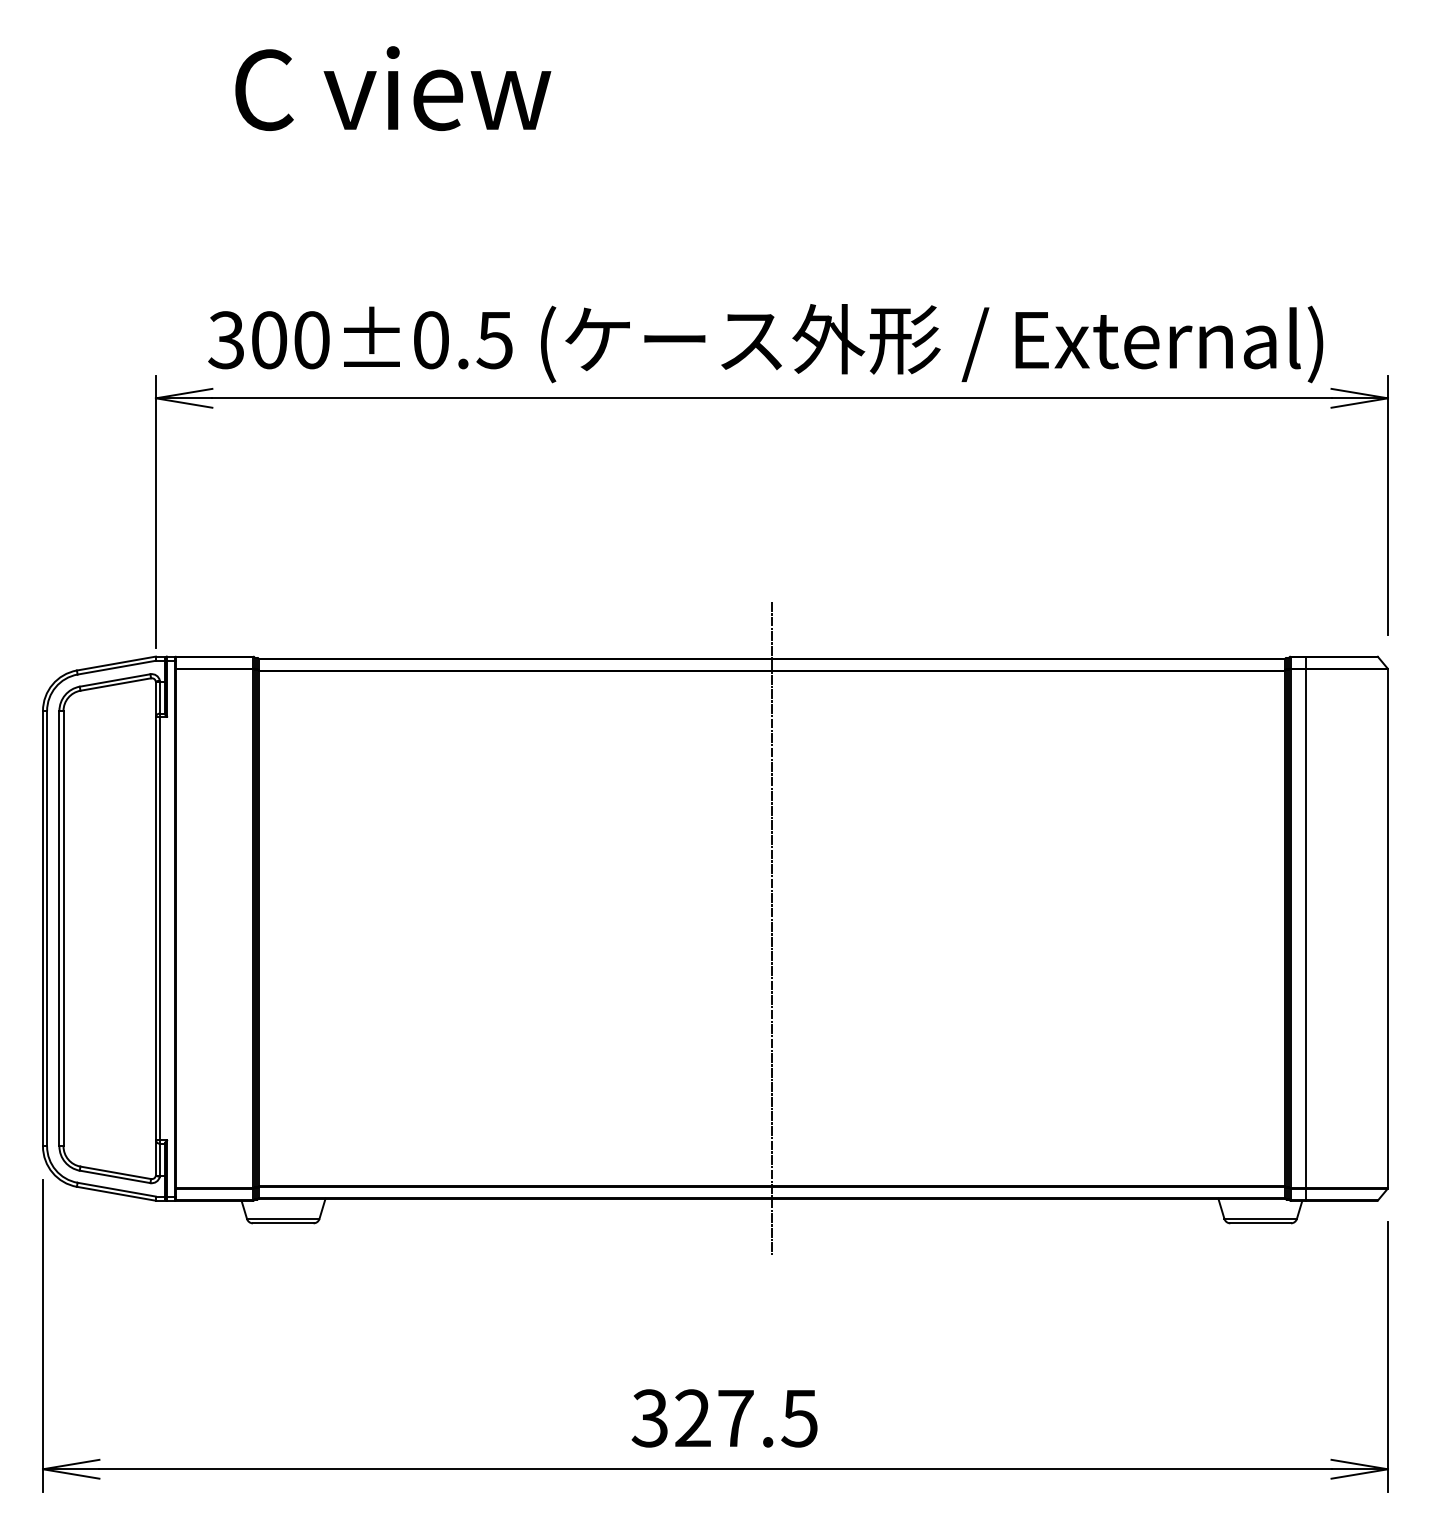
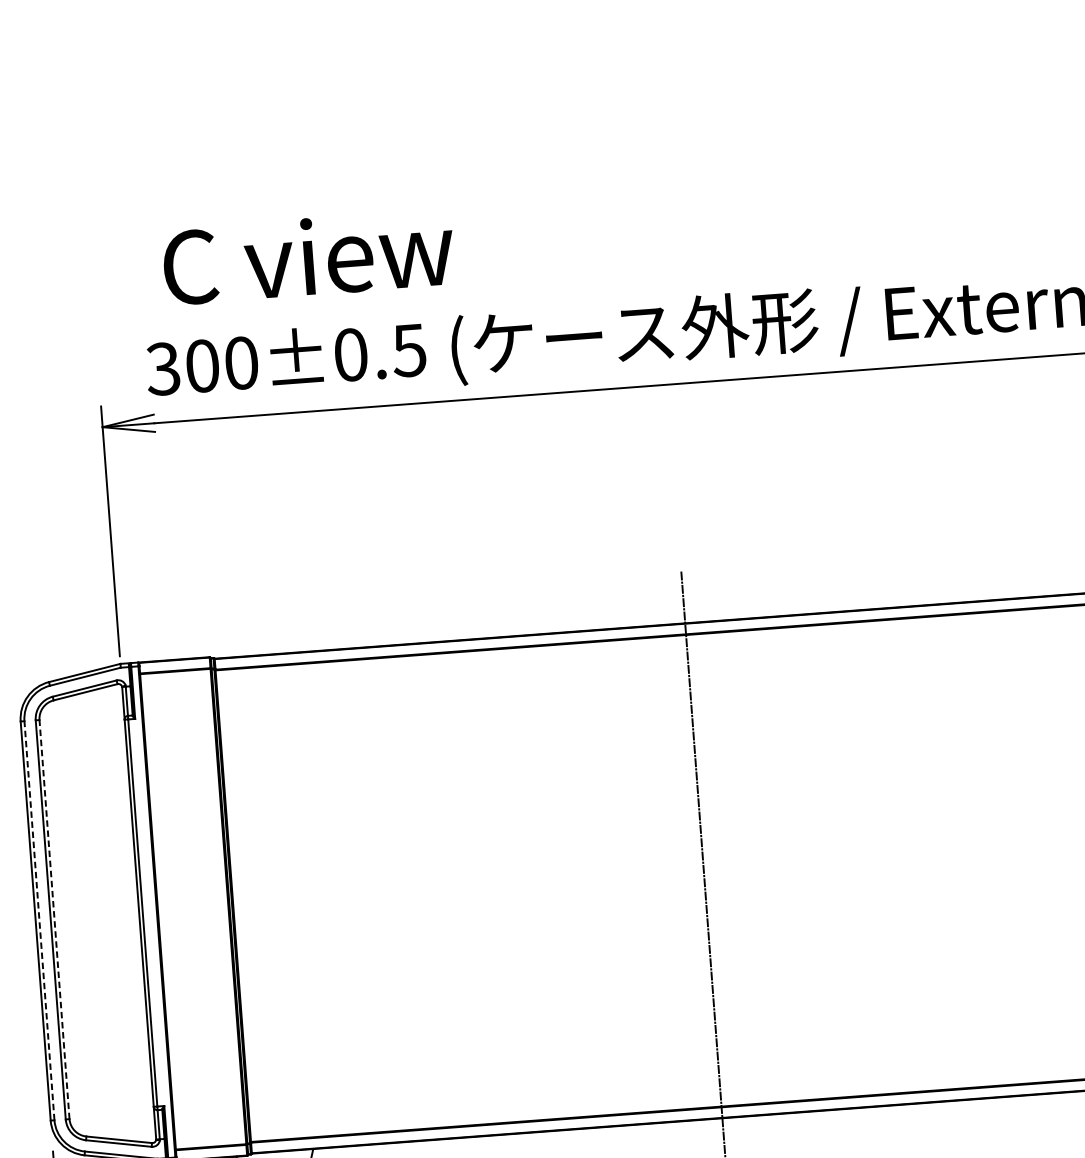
text: (393, 88) -> (308, 256), moved
line: (47, 928) -> (39, 920), solid -> dashed
line: (63, 928) -> (54, 919), solid -> dashed

